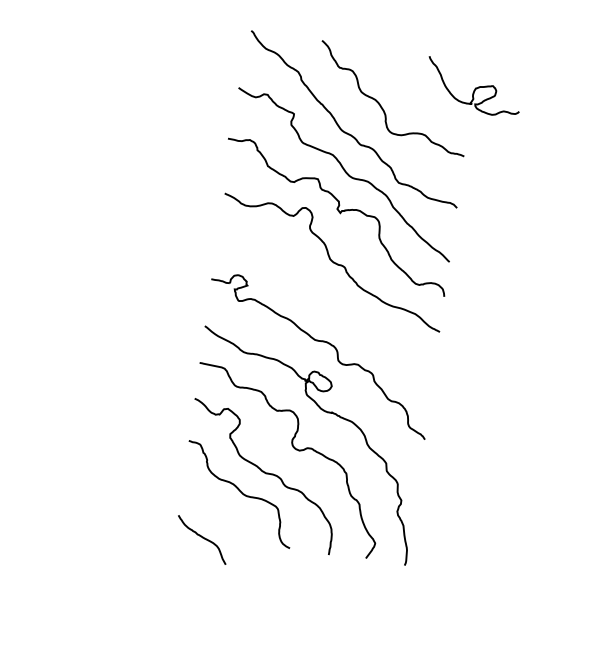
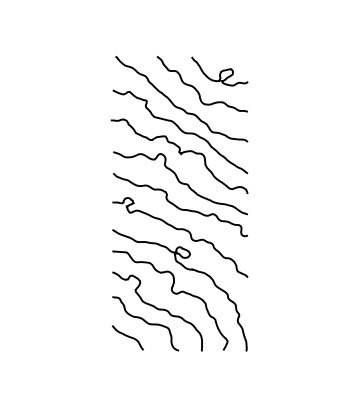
curve: (474, 87) -> (220, 71), moved
curve: (324, 303) -> (179, 207), added
curve: (201, 539) -> (127, 337), moved

